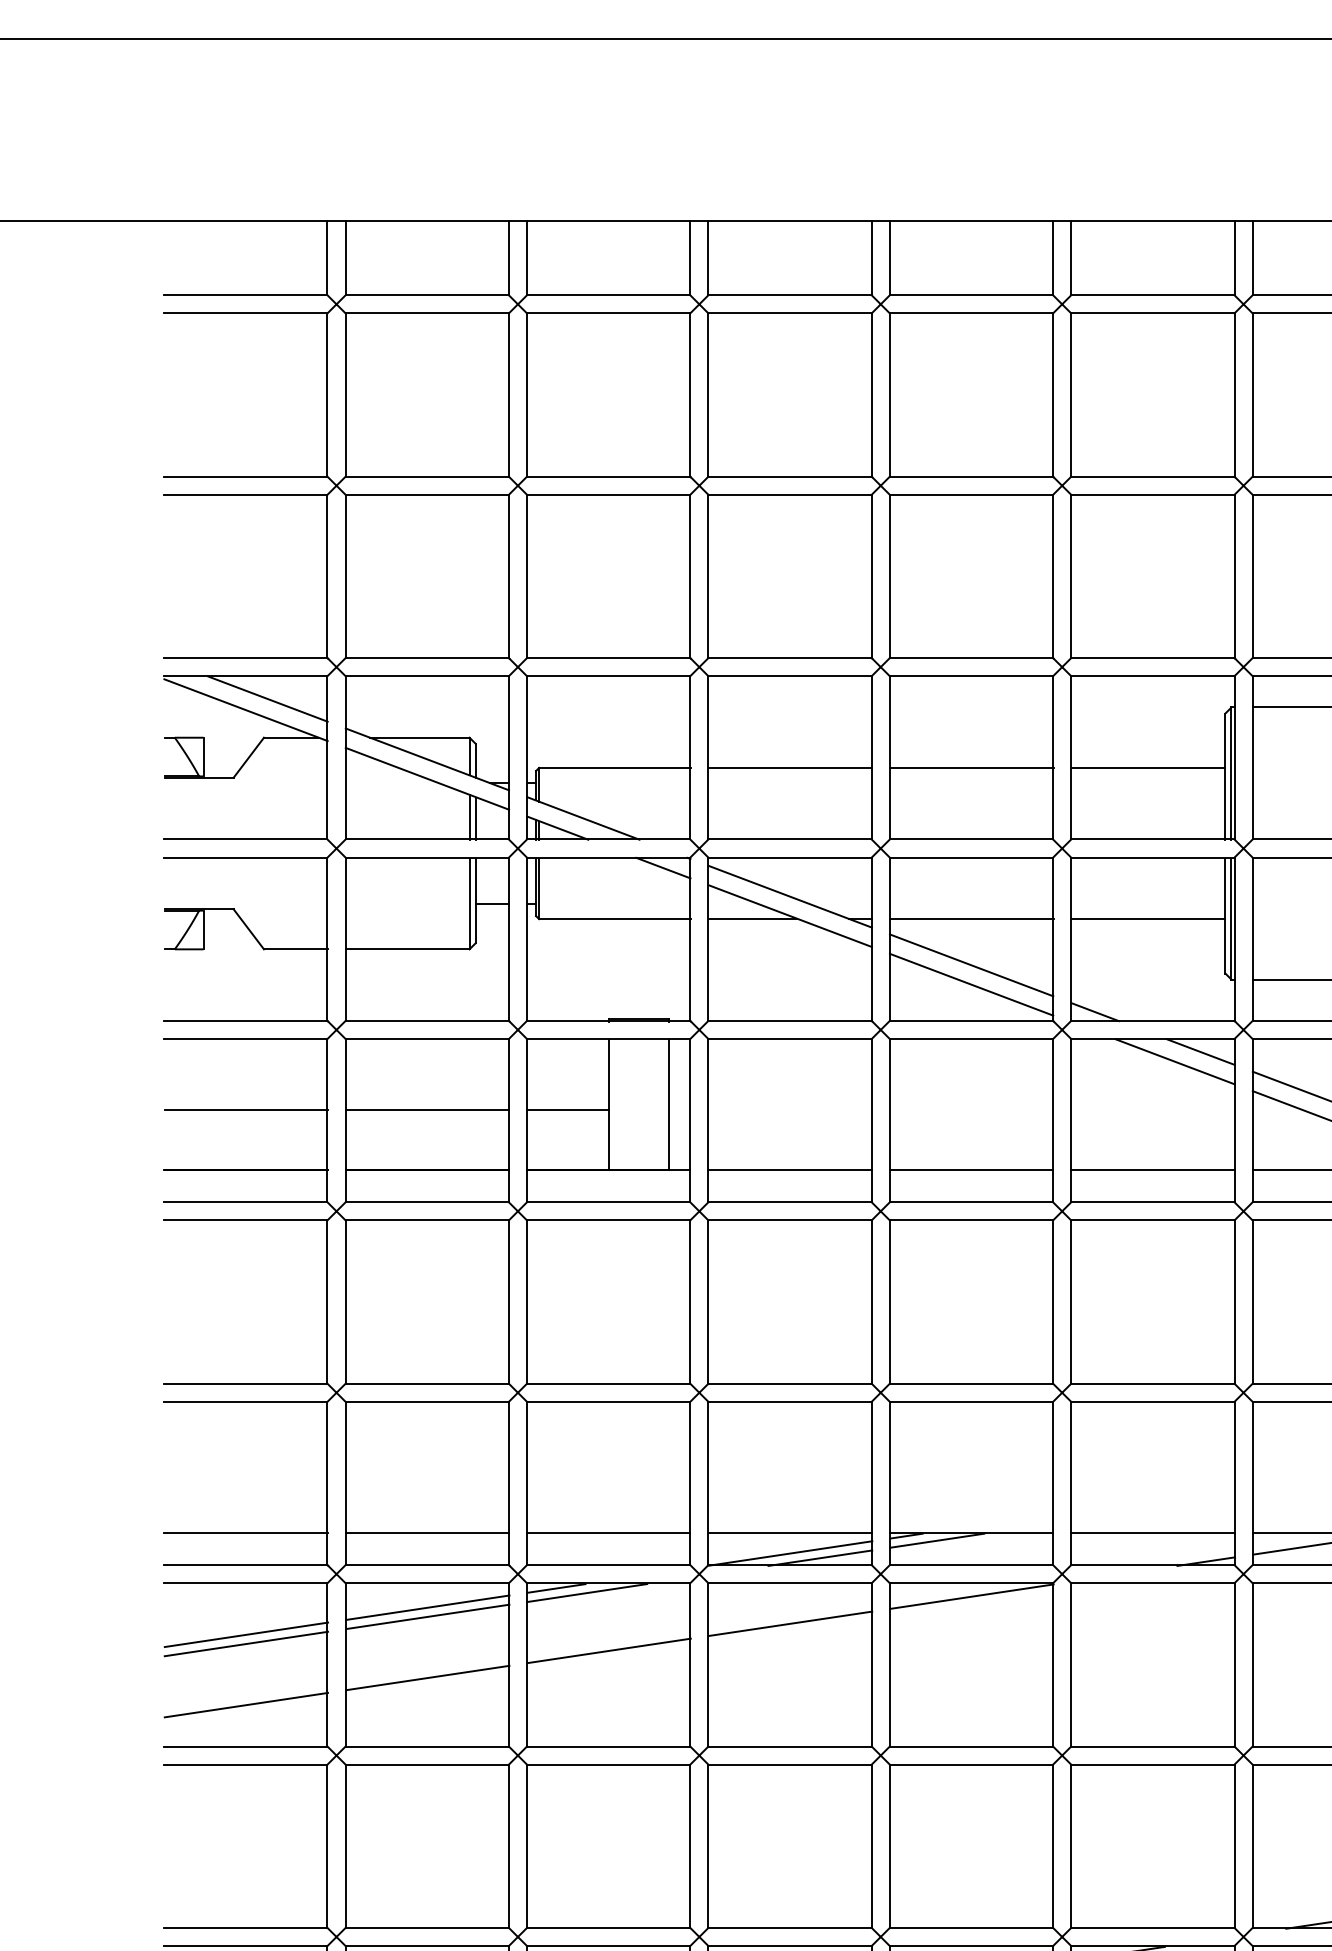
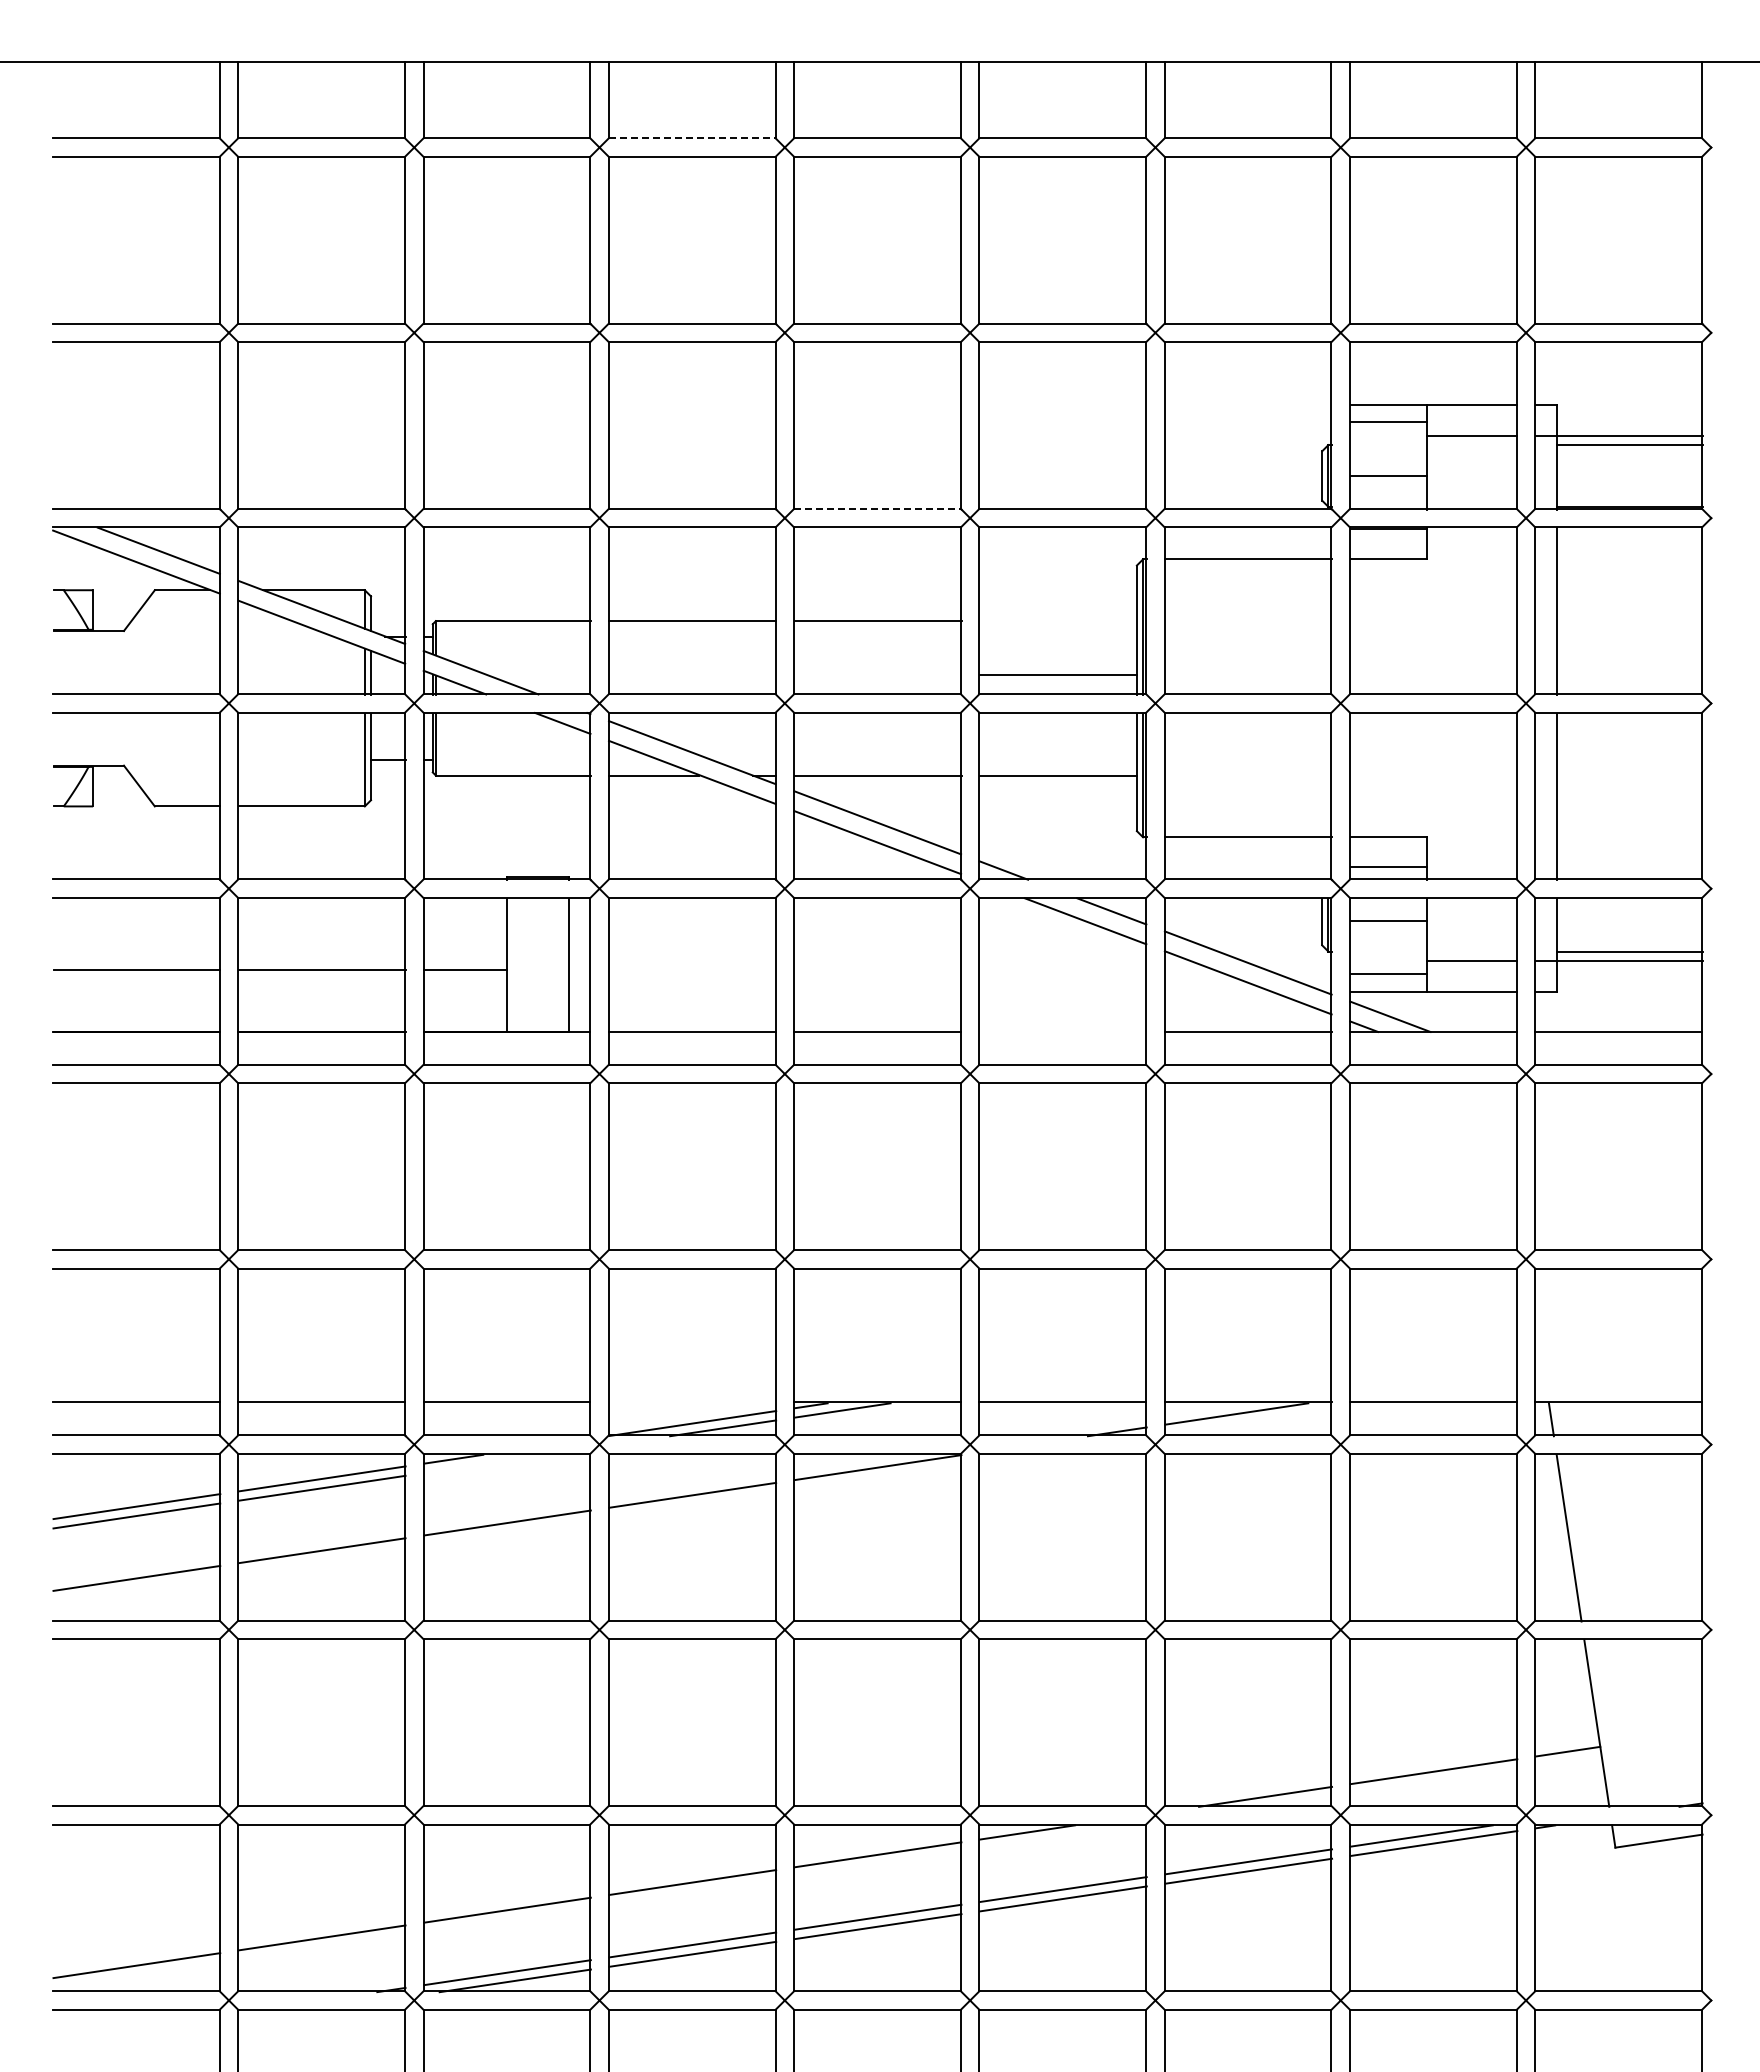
line: (790, 295) -> (692, 138), solid -> dashed
line: (972, 657) -> (878, 508), solid -> dashed
line: (1148, 768) -> (1058, 675), moved
line: (1152, 1169) -> (1062, 1031), removed
line: (789, 1532) -> (691, 1402), removed
line: (587, 1592) -> (485, 1463), removed

